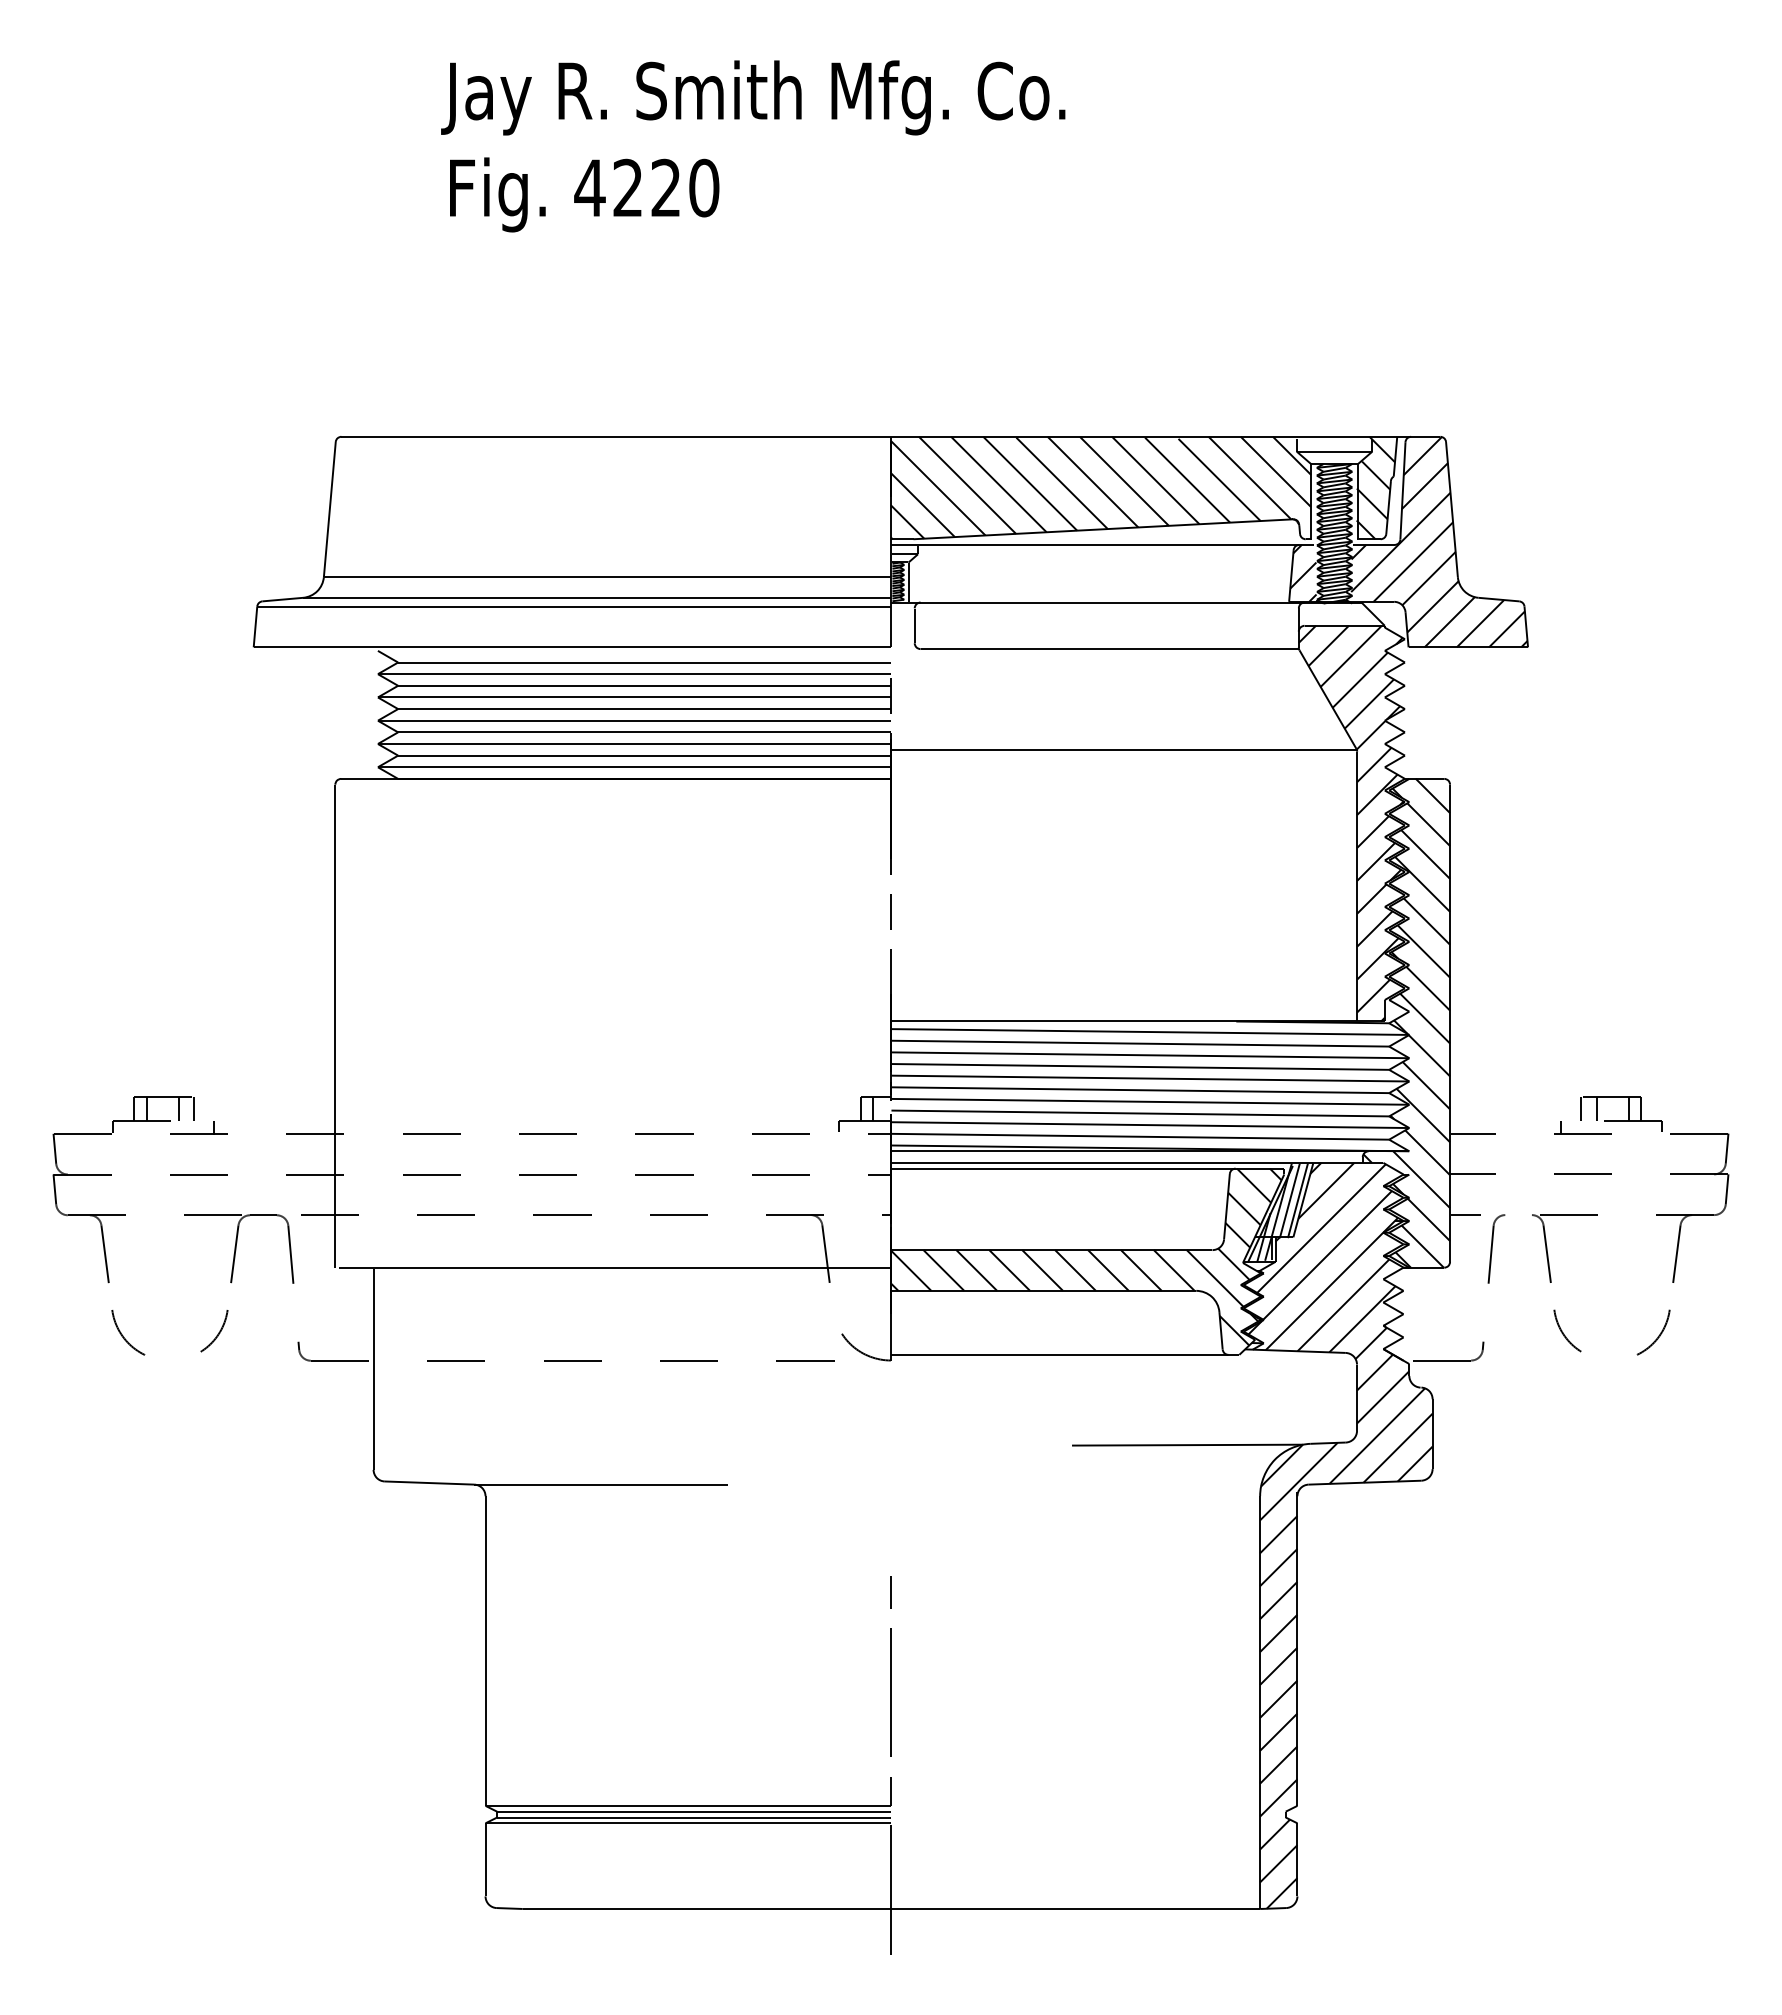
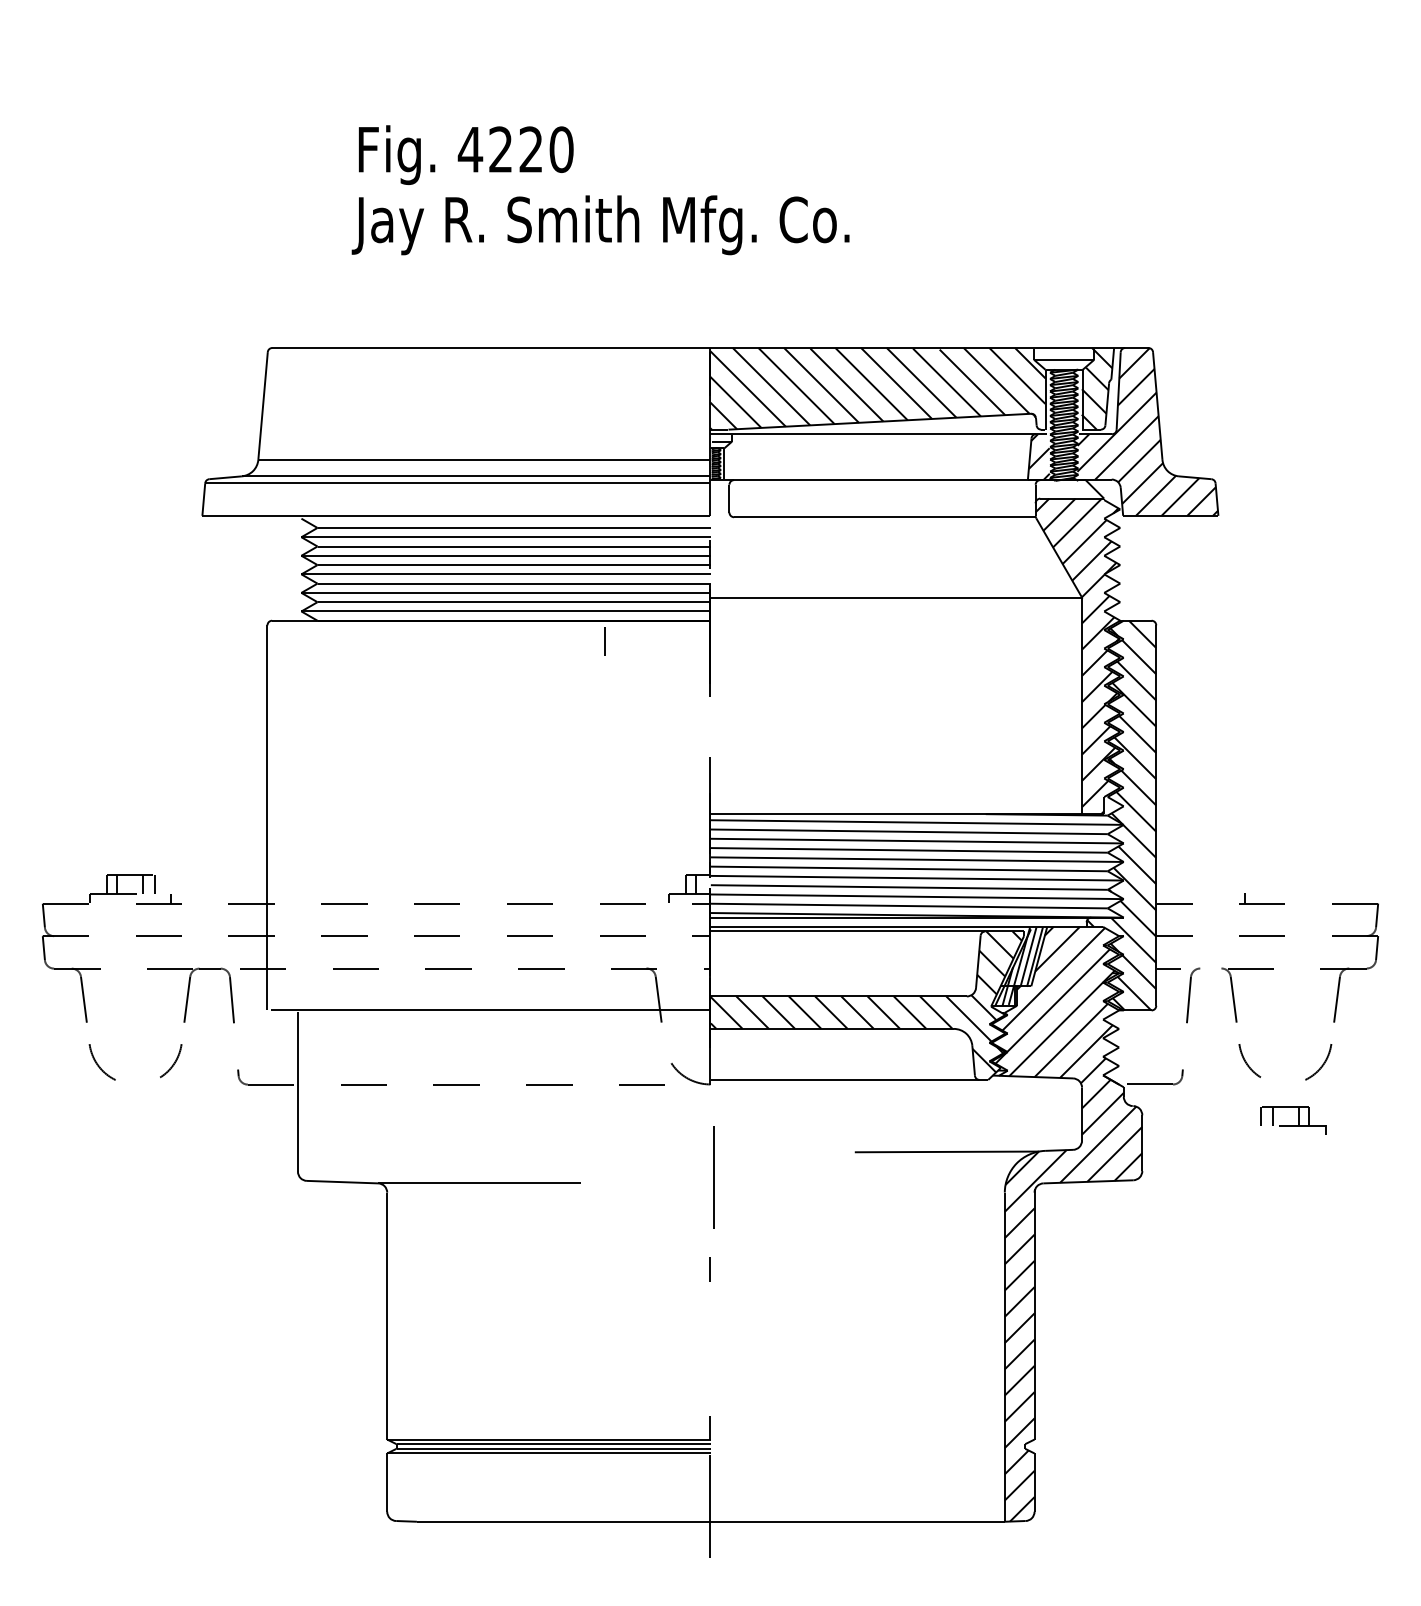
text: (753, 97) -> (600, 224), moved
line: (890, 911) -> (604, 641), moved
part: (1628, 1113) -> (1298, 1119), moved
line: (890, 1692) -> (714, 1176), moved

